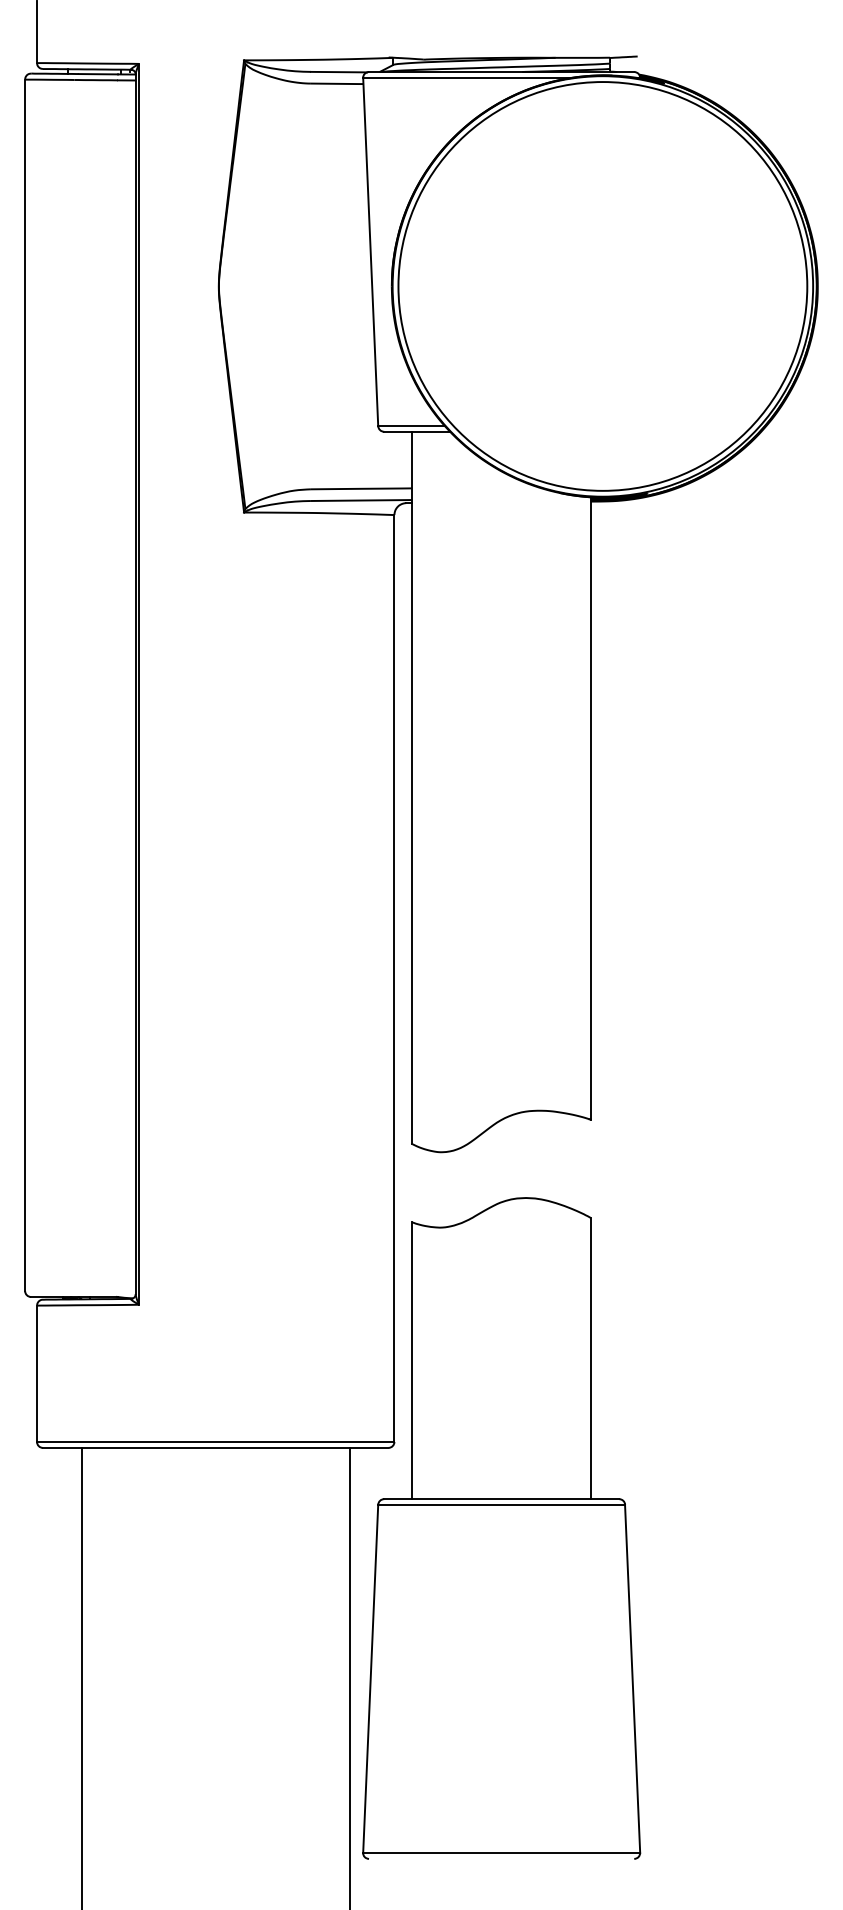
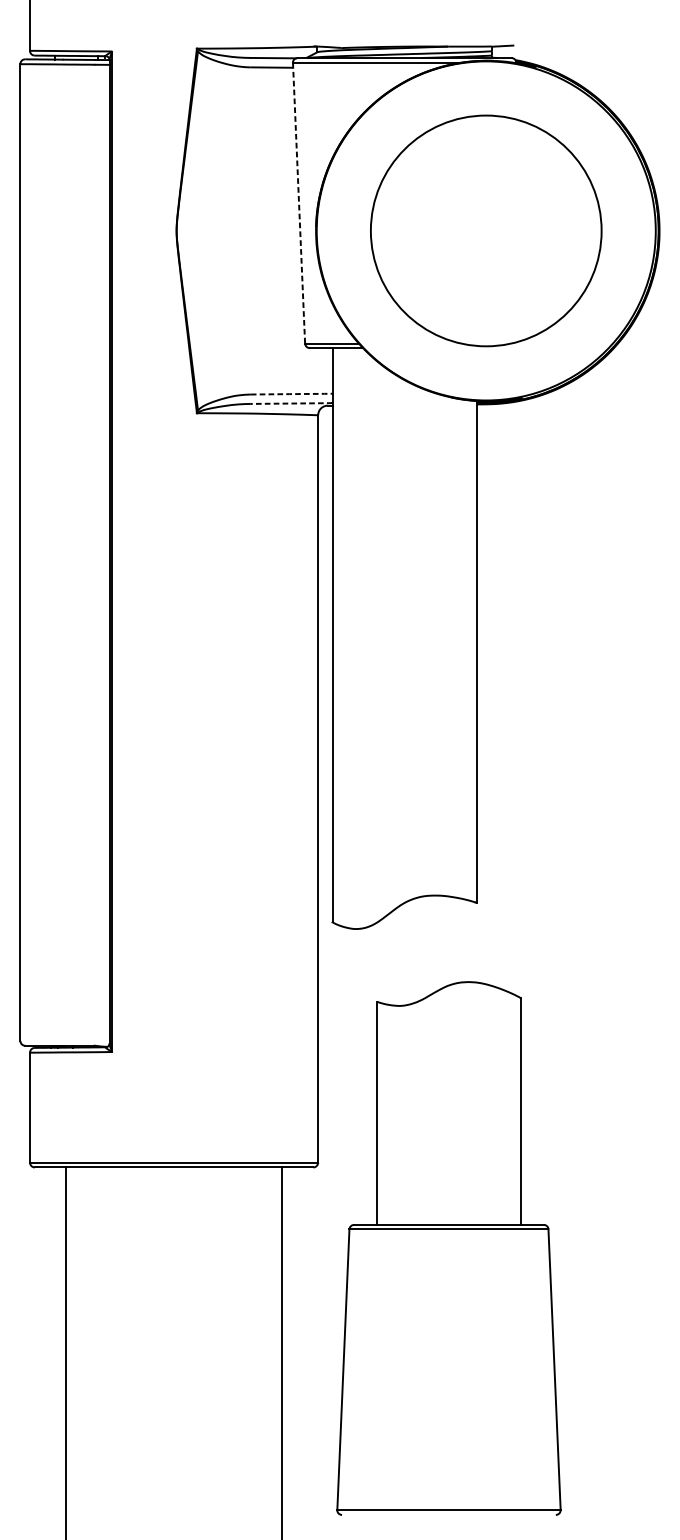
line: (370, 252) -> (298, 203), solid -> dashed
circle: (602, 286) -> (485, 230), size x0.7
line: (362, 488) -> (292, 393), solid -> dashed
line: (361, 500) -> (291, 403), solid -> dashed
part: (501, 1528) -> (448, 1248), moved

